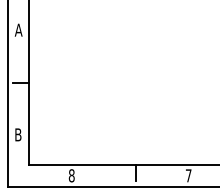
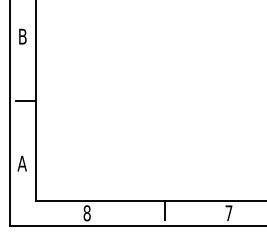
text: (18, 29) -> (22, 35), A -> B
text: (17, 134) -> (21, 163), B -> A

